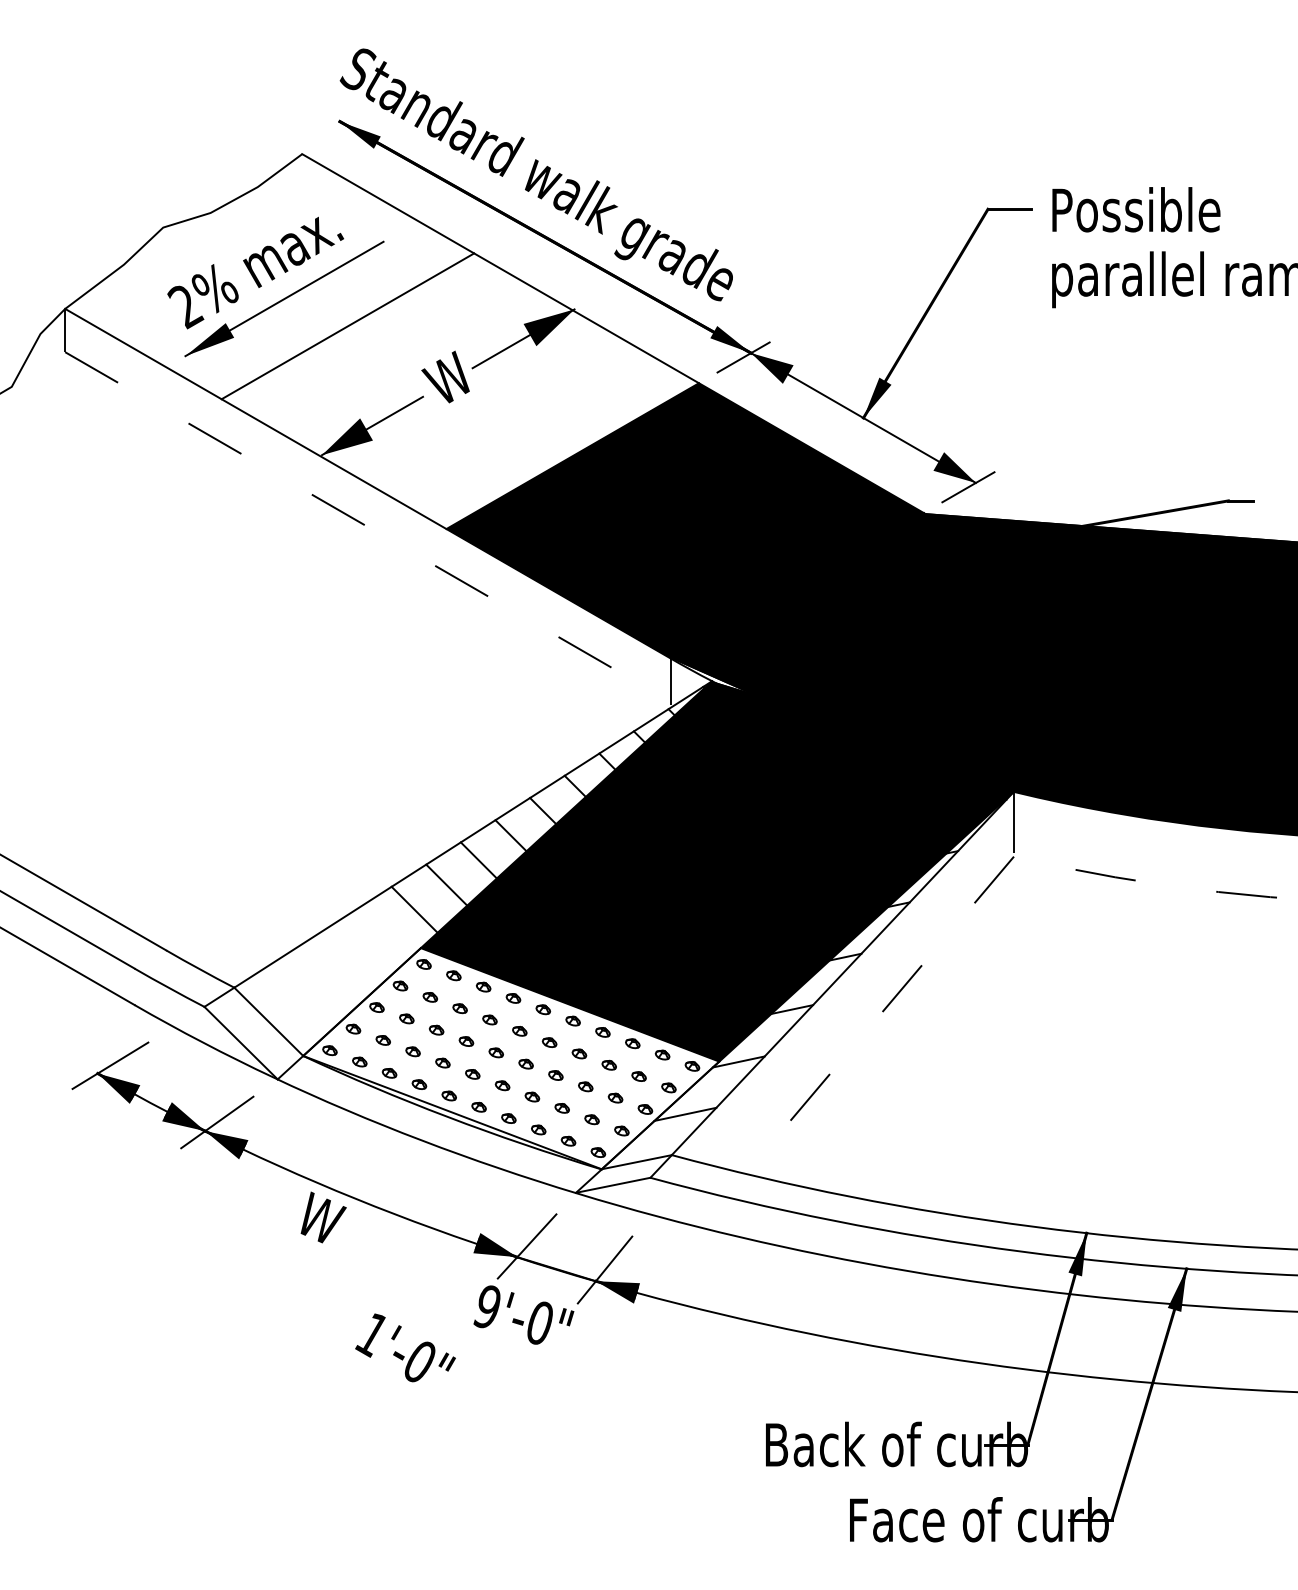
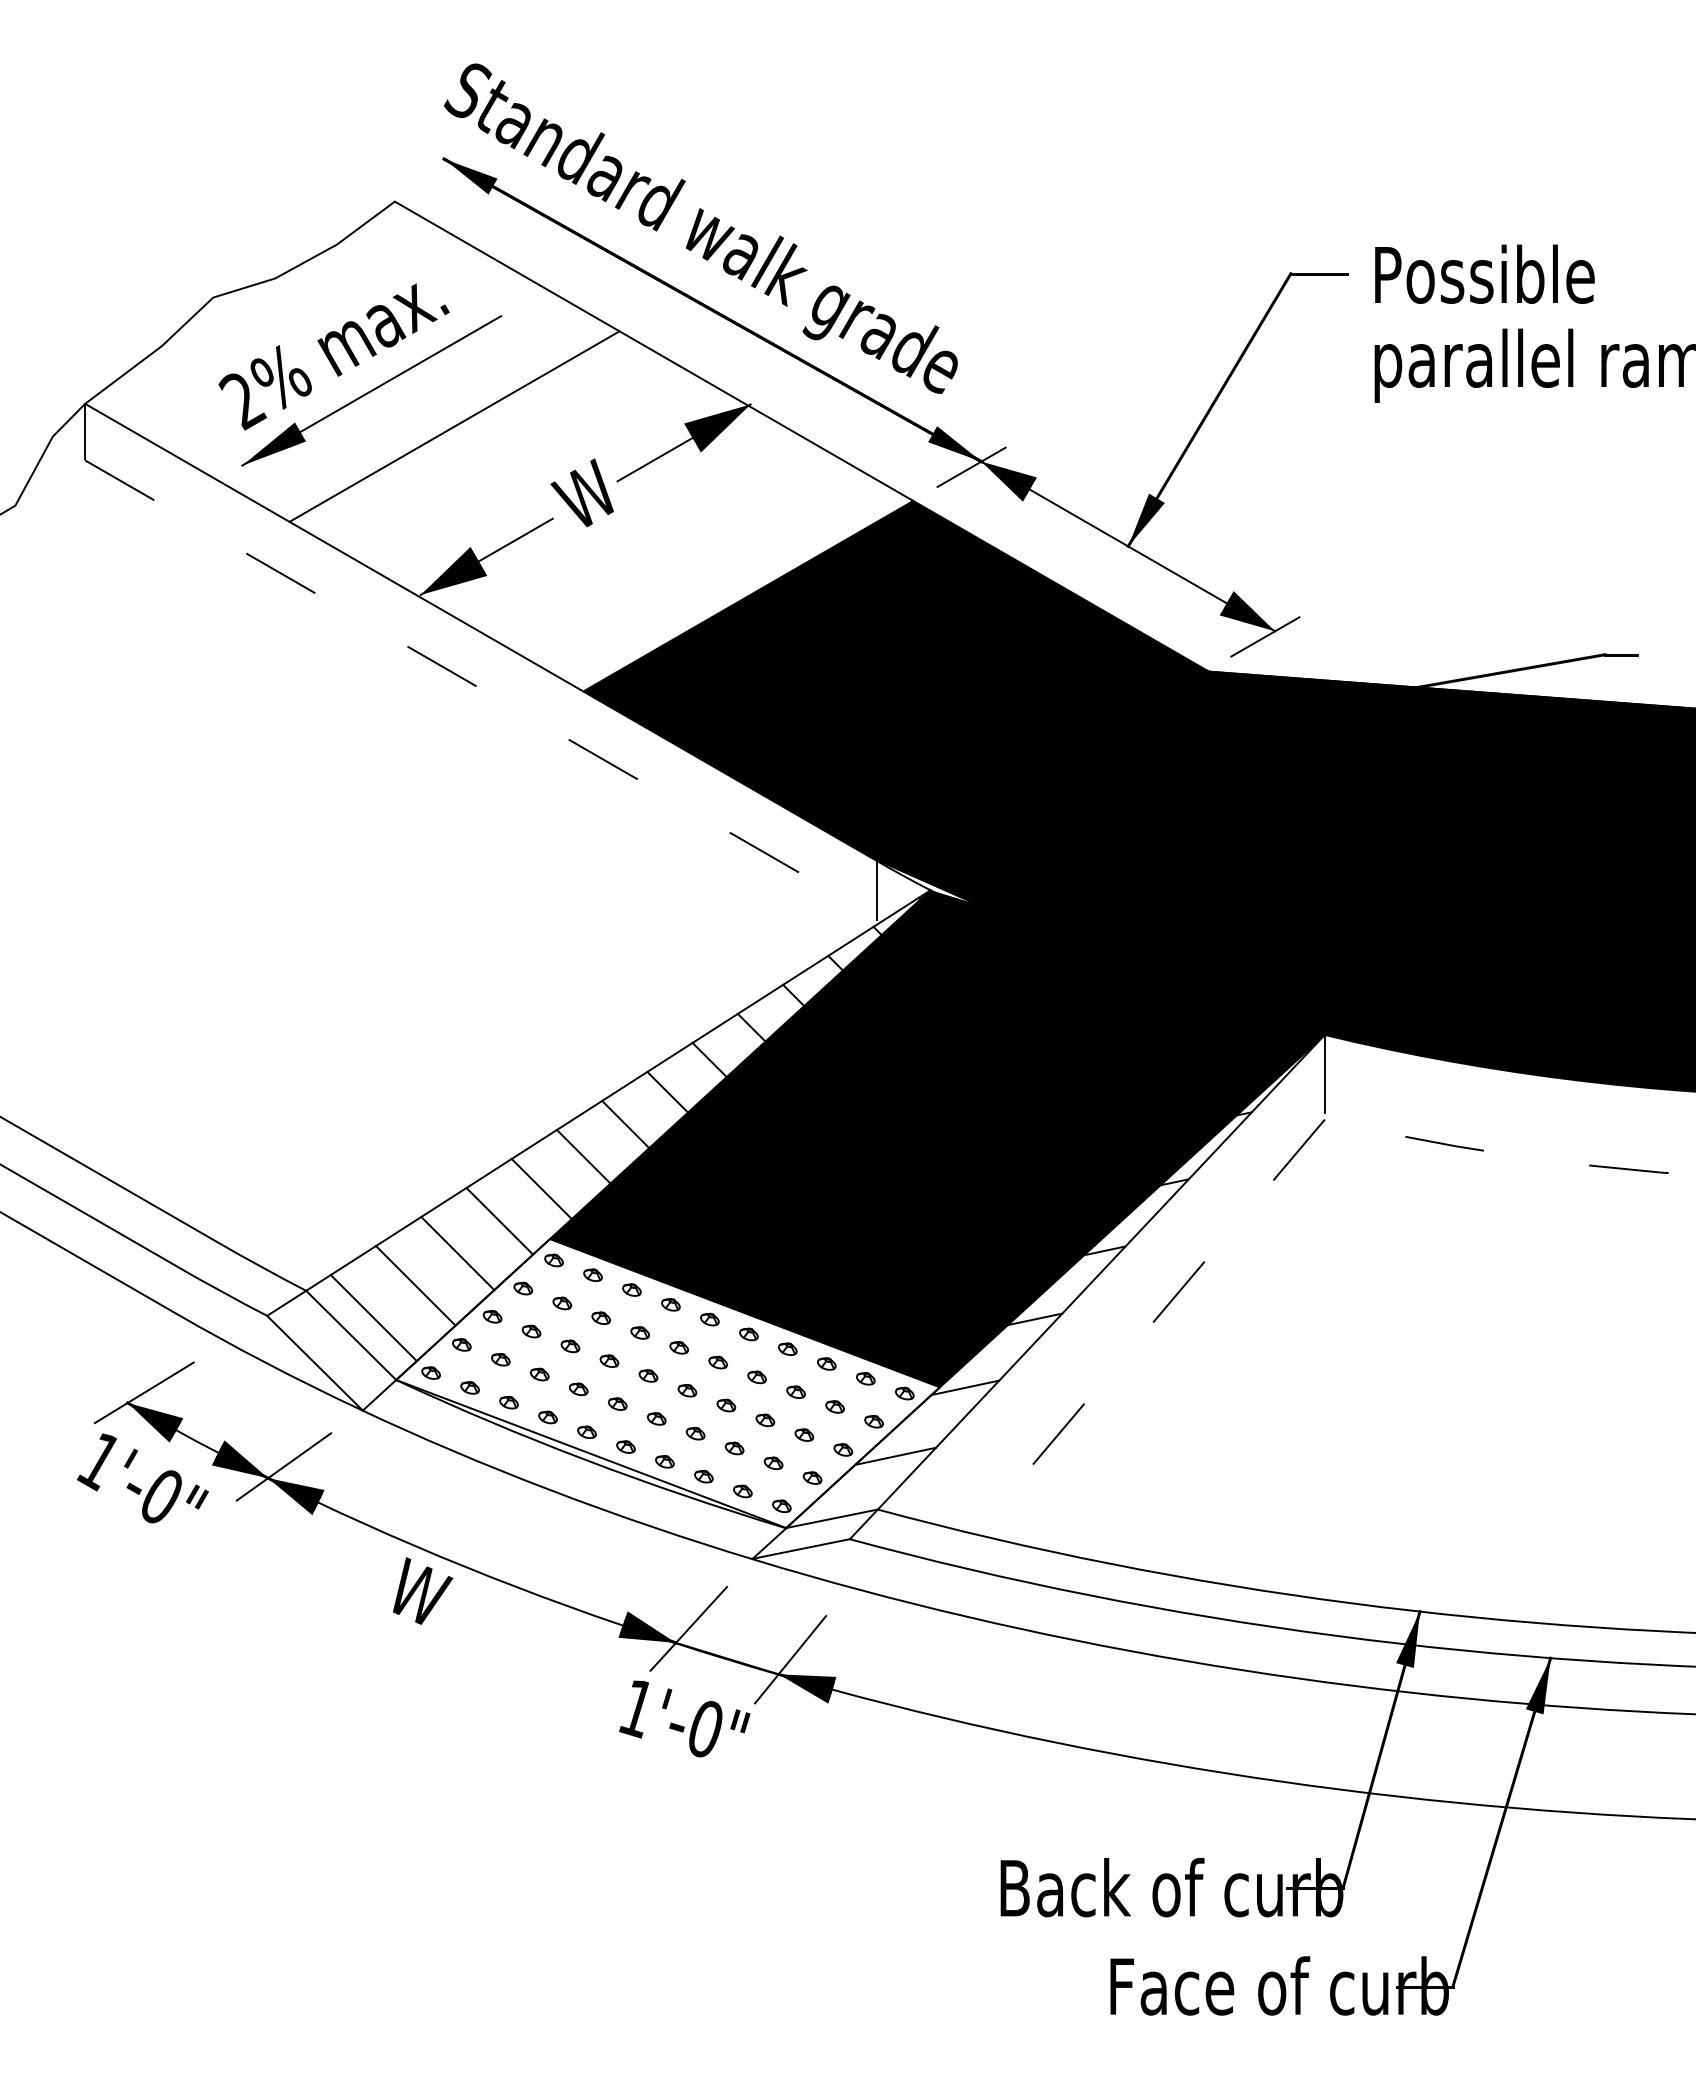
line: (382, 934) -> (499, 1221), added
line: (350, 959) -> (457, 1253), added
line: (318, 983) -> (415, 1285), added
line: (285, 1008) -> (373, 1318), added
text: (486, 1307) -> (635, 1708), 9'-0" -> 1'-0"
text: (405, 1347) -> (142, 1478), moved

